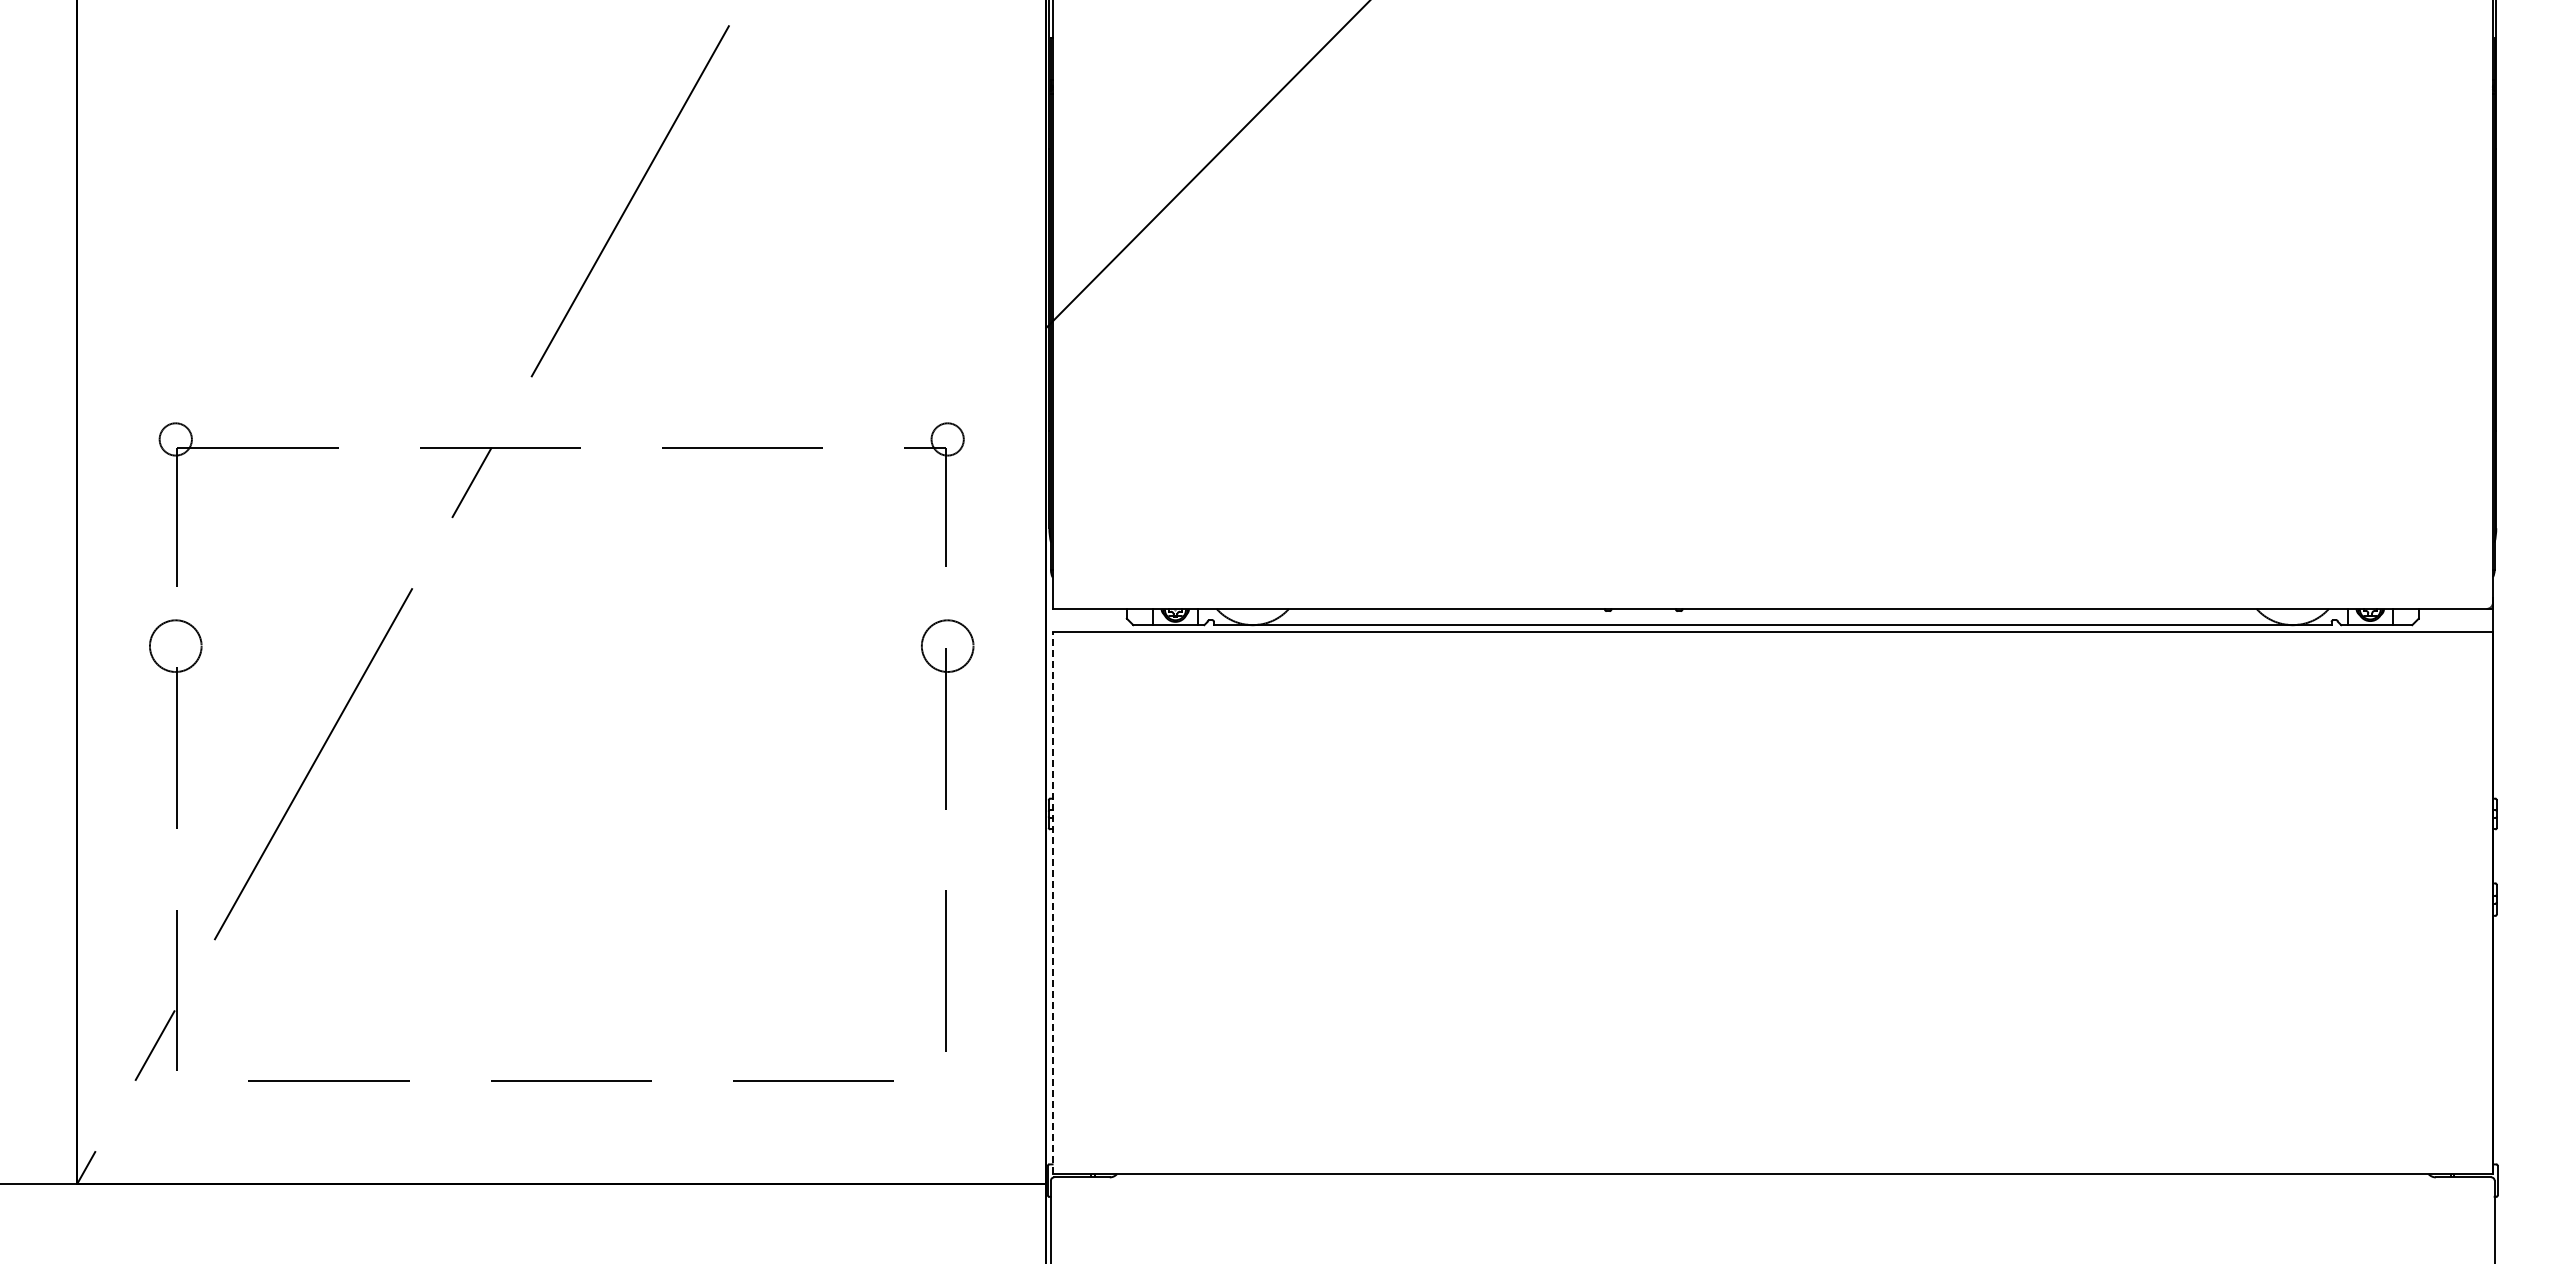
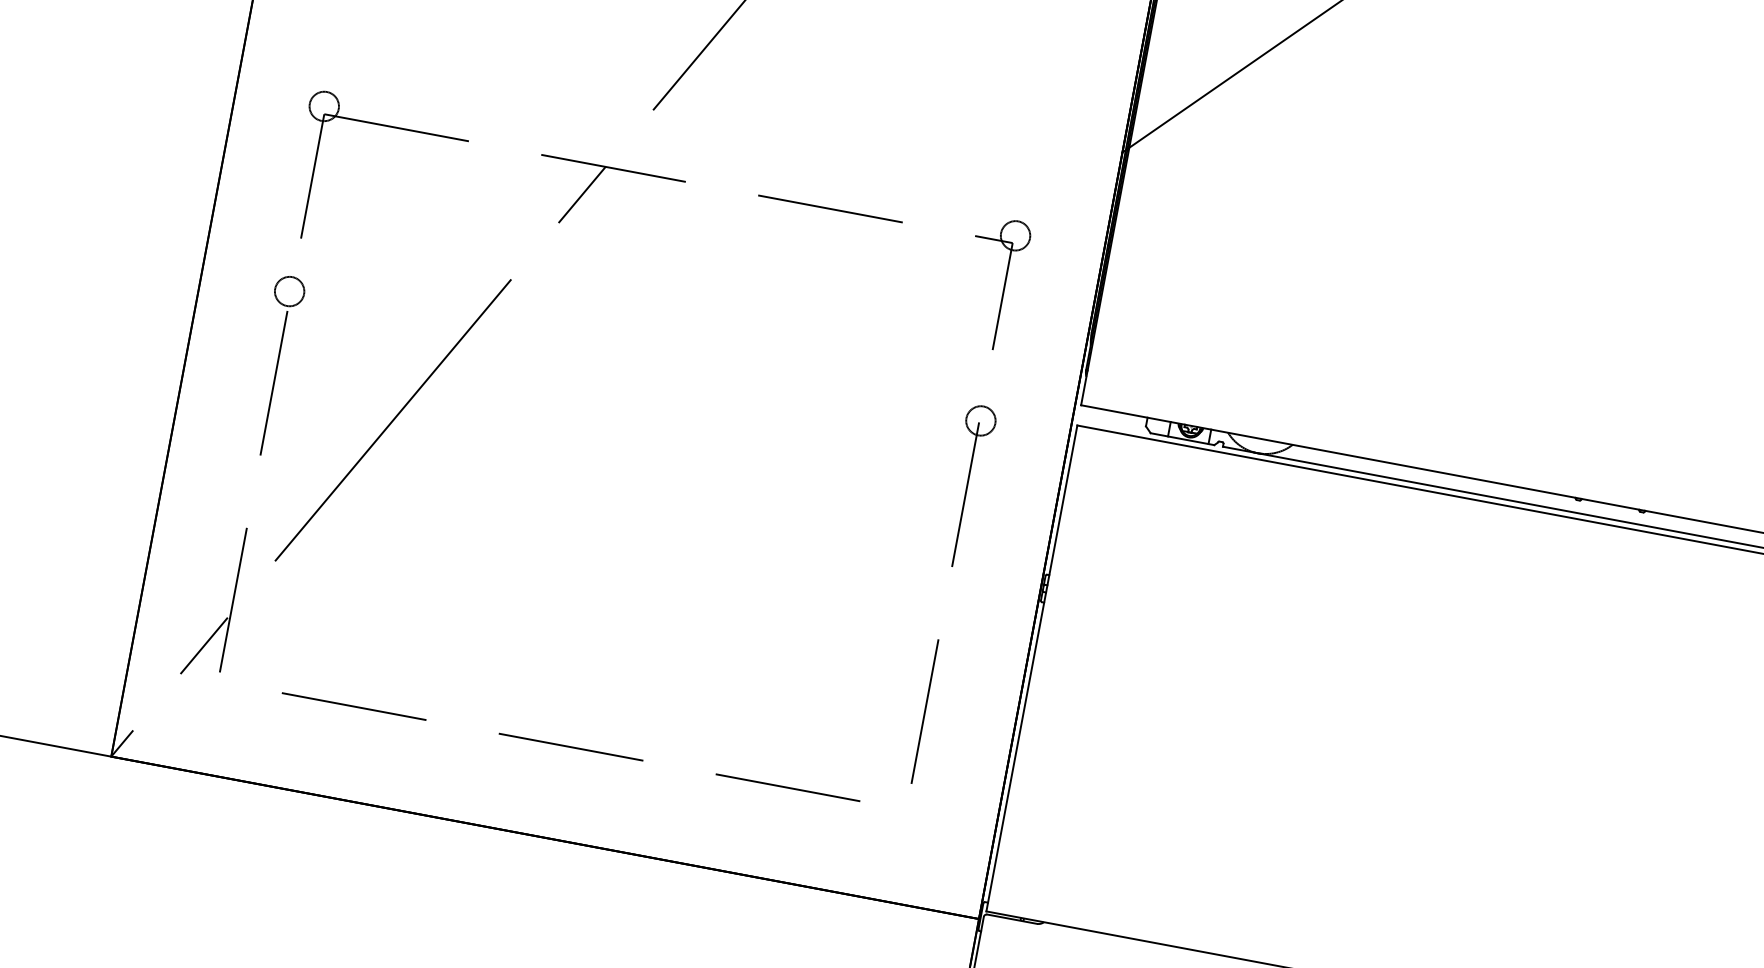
circle: (175, 646) -> (289, 291), size x0.62
circle: (947, 646) -> (980, 421), size x0.62
line: (1052, 902) -> (1031, 668), dashed -> solid

